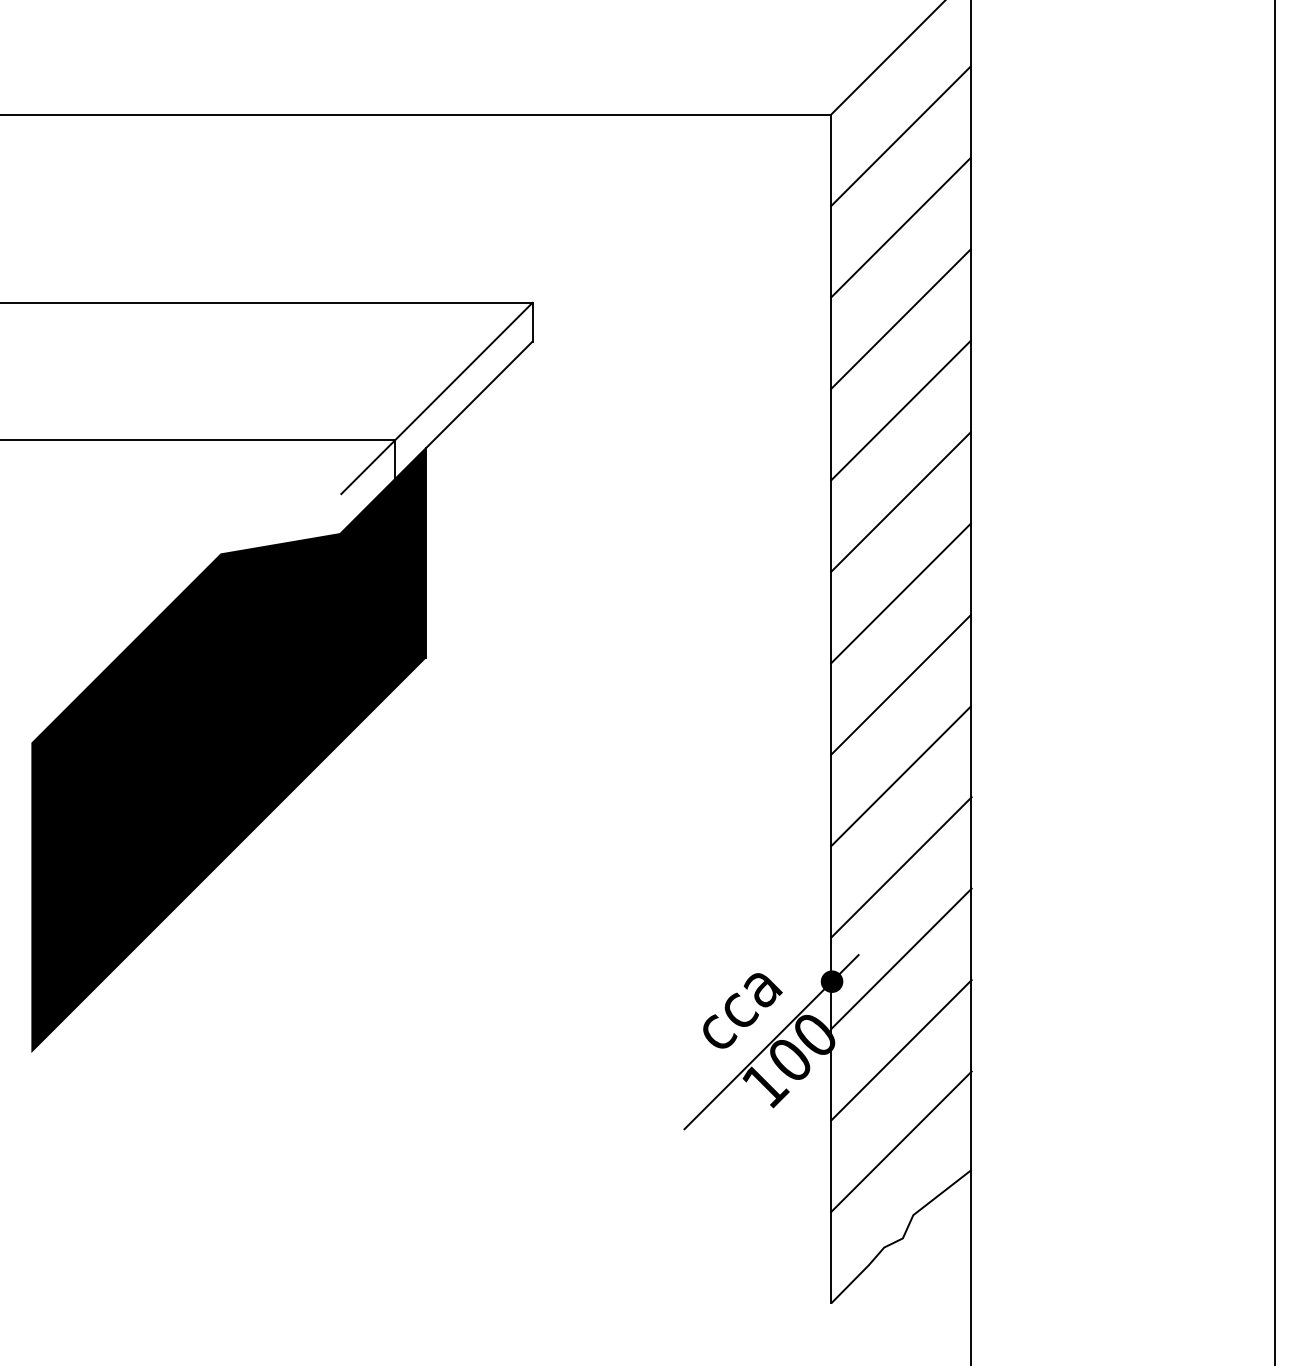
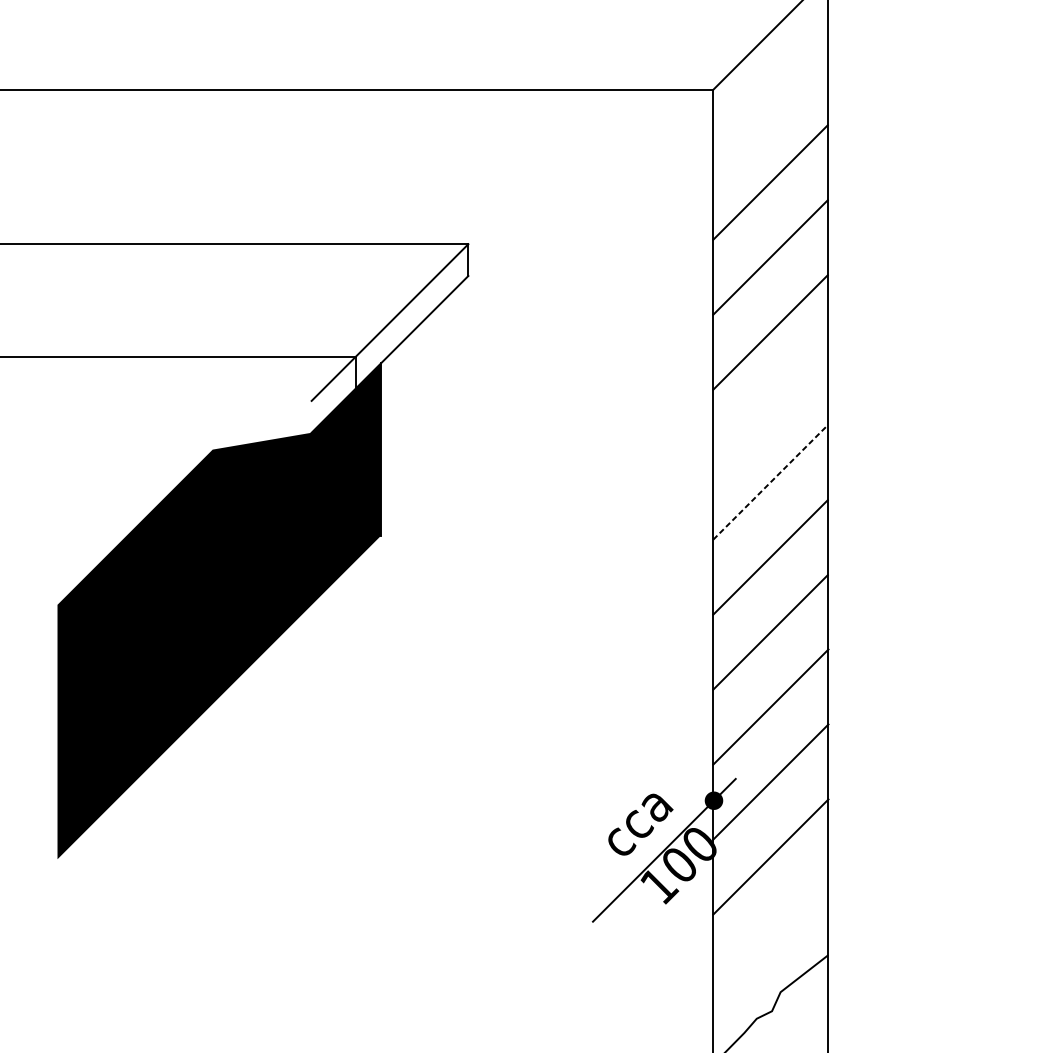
line: (900, 136) -> (770, 107), removed
line: (900, 501) -> (770, 407), removed
line: (901, 593) -> (770, 482), solid -> dashed
line: (901, 1141) -> (770, 931), removed

